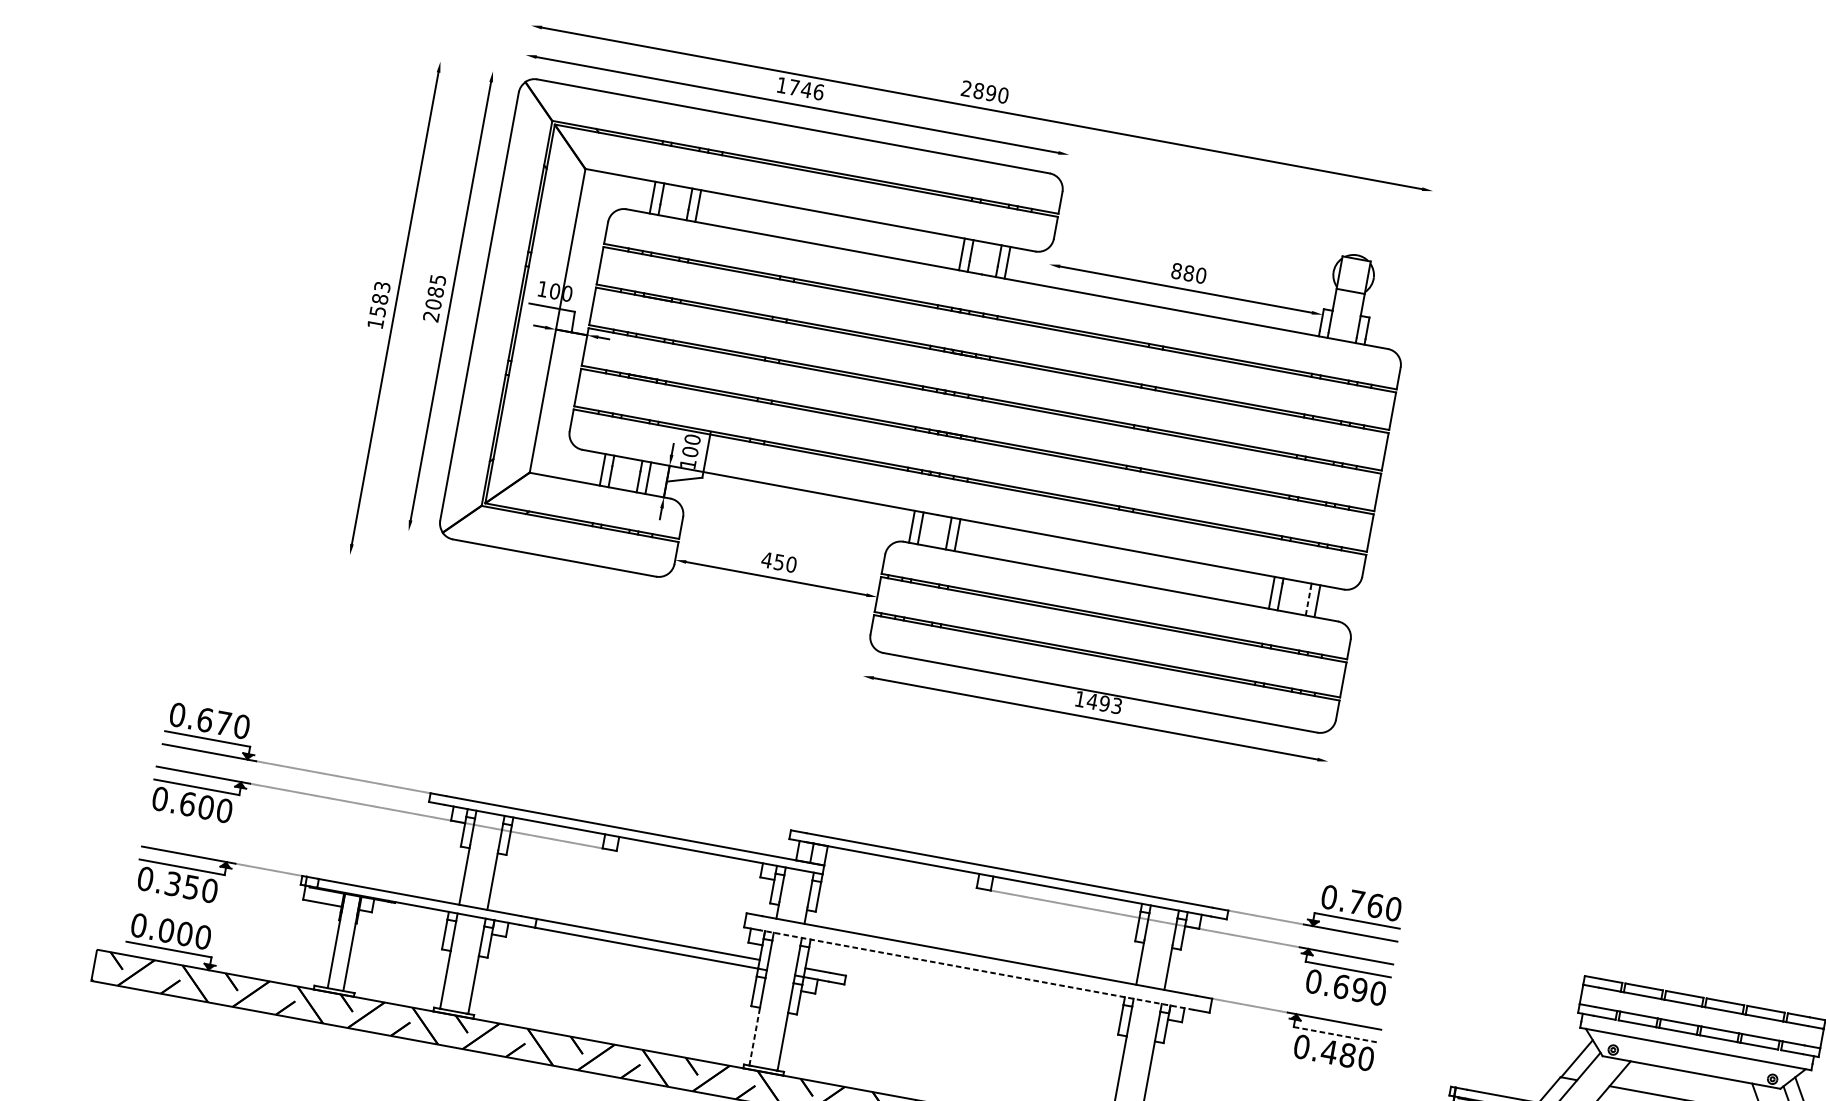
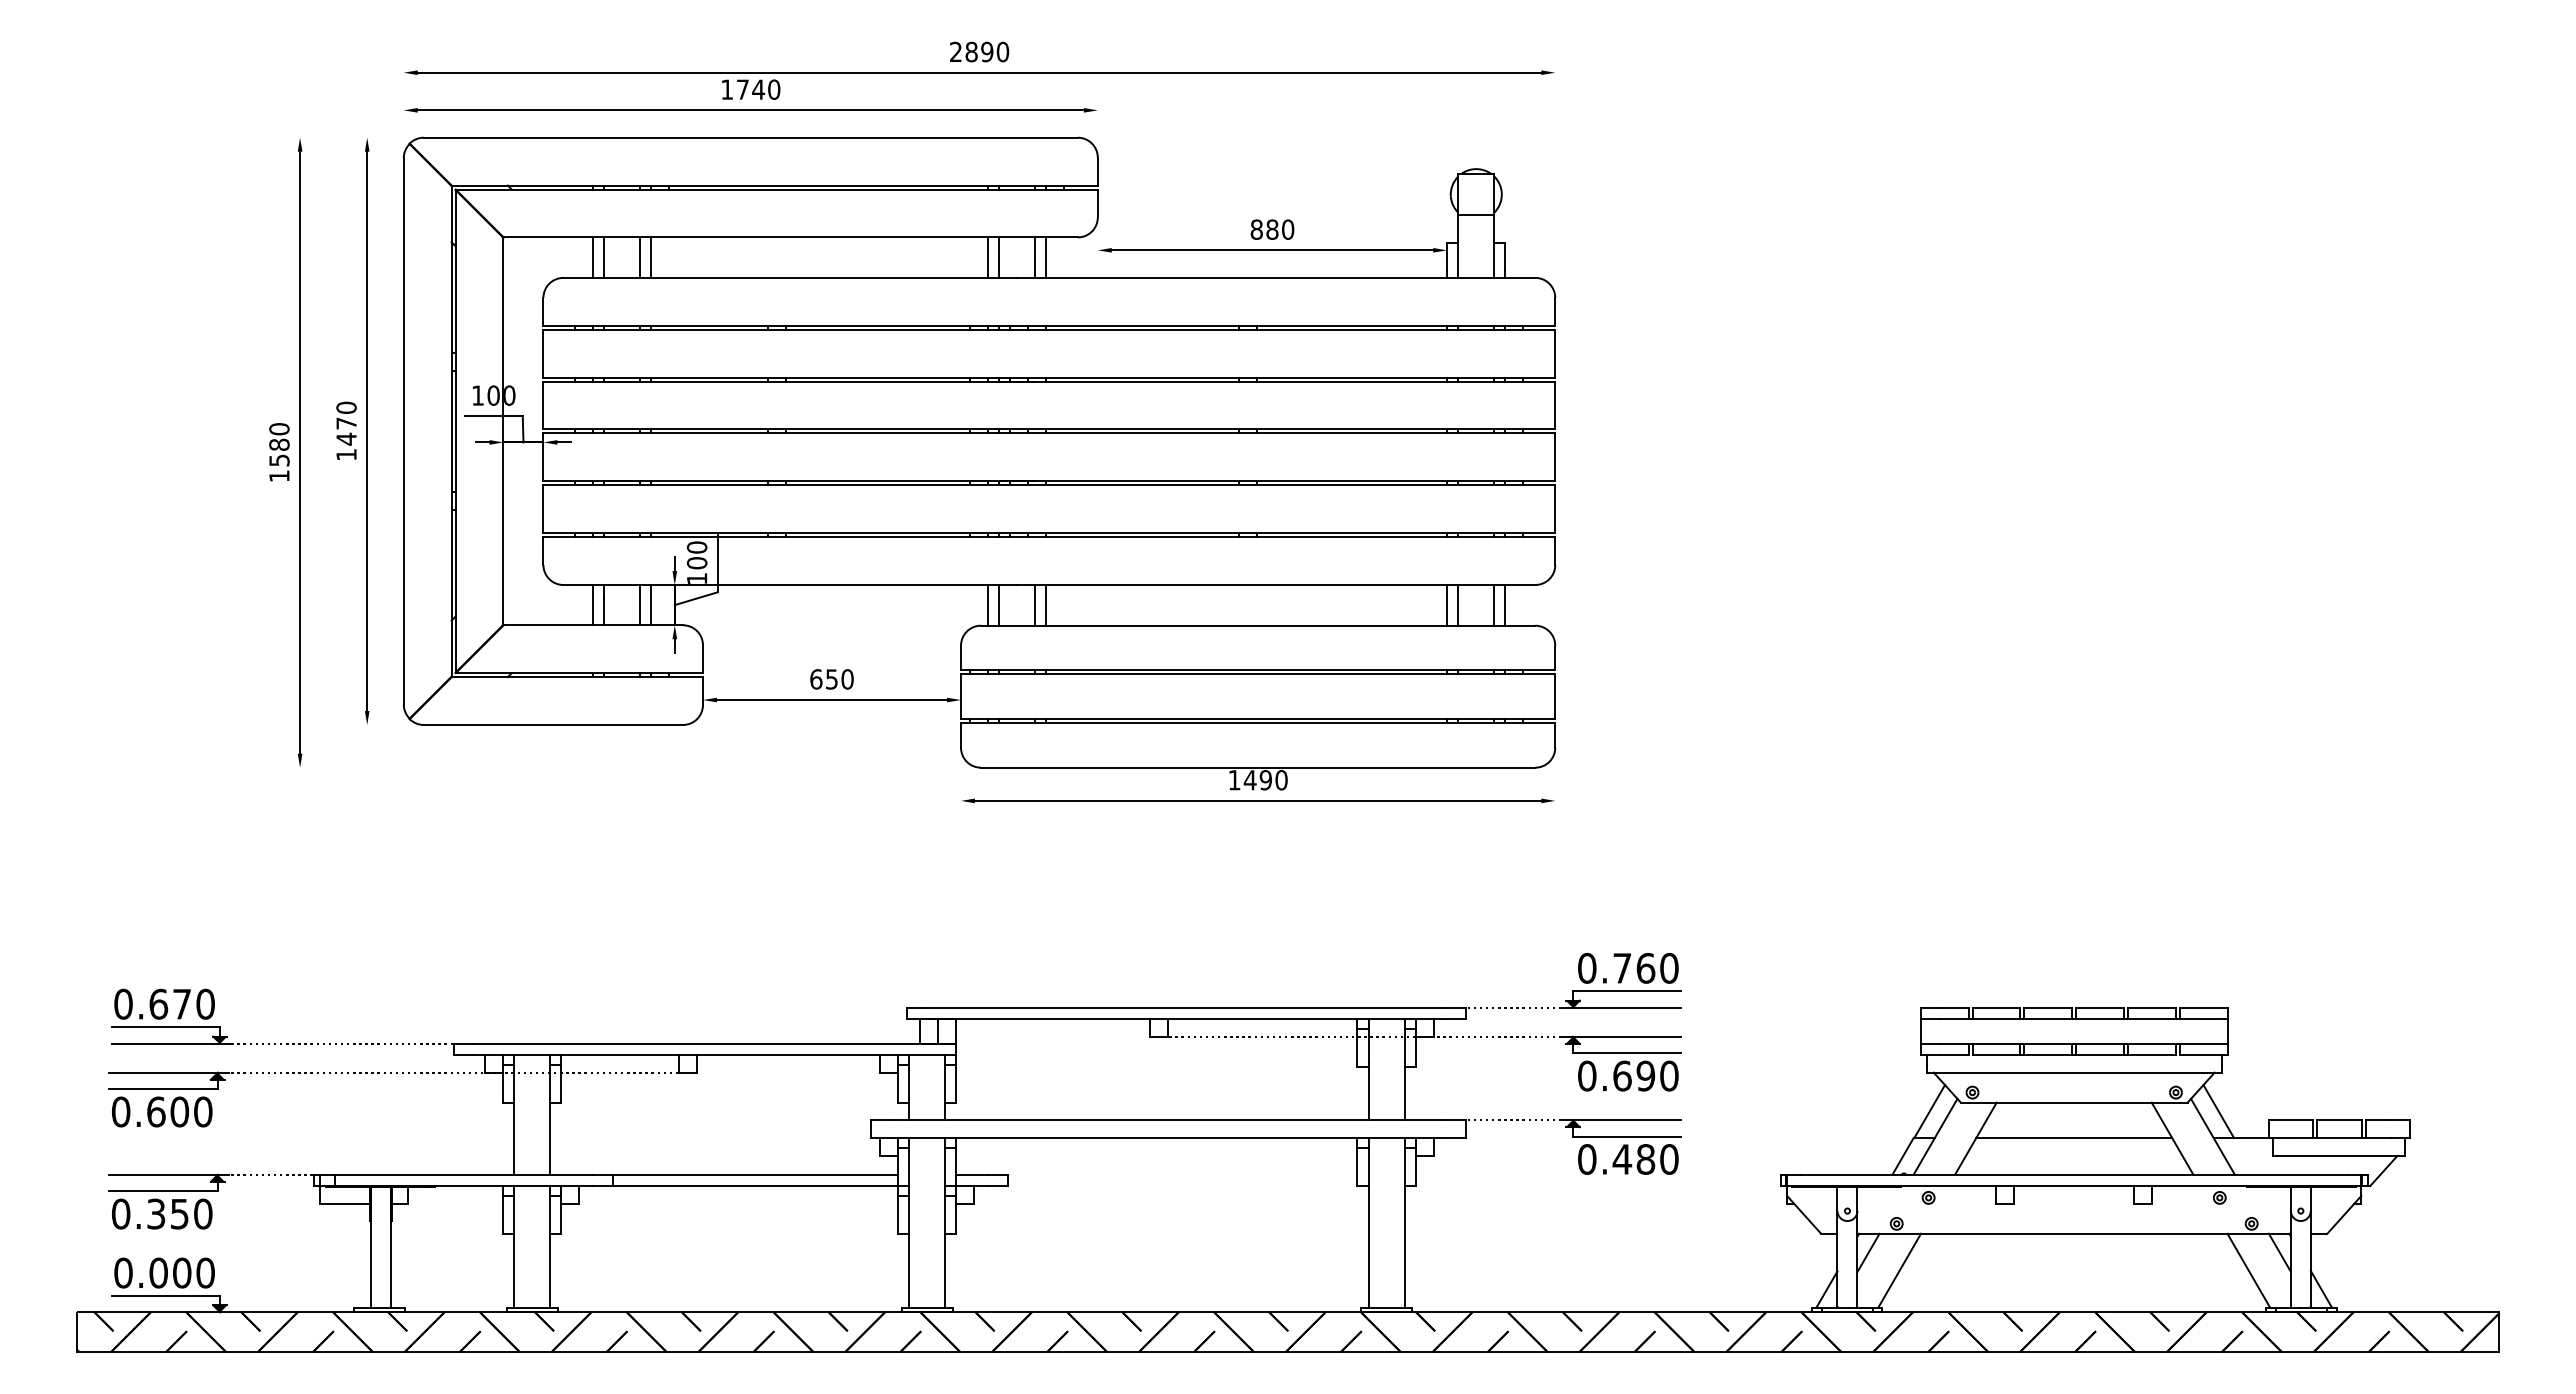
text: (819, 92) -> (774, 89), 1746 -> 1740
text: (382, 287) -> (279, 429), 1583 -> 1580
text: (434, 297) -> (346, 430), 2085 -> 1470
text: (766, 560) -> (815, 679), 450 -> 650
line: (1308, 602) -> (1494, 608), dashed -> solid
text: (1116, 706) -> (1281, 780), 1493 -> 1490
line: (976, 970) -> (1167, 1138), dashed -> solid
line: (1336, 1034) -> (1627, 1136), dashed -> solid
line: (755, 1036) -> (909, 1270), dashed -> solid

